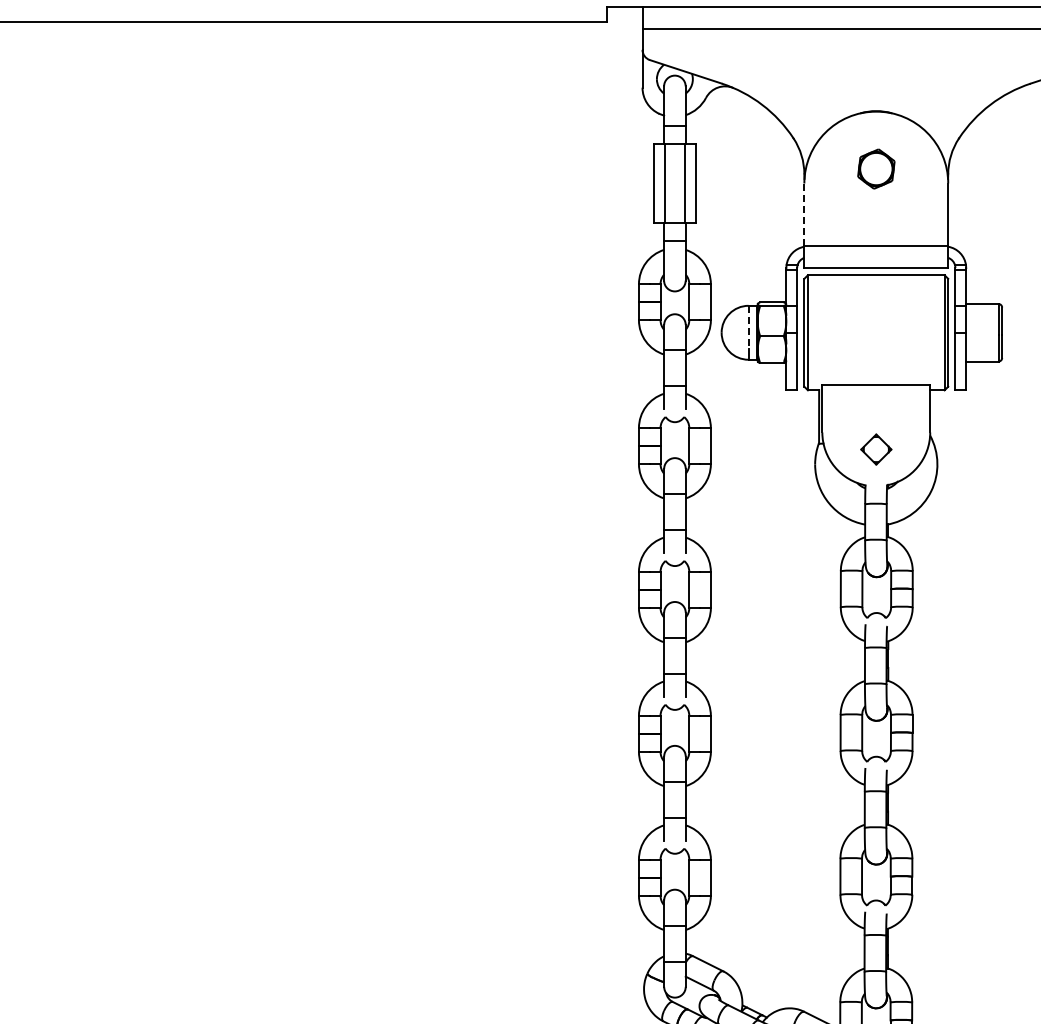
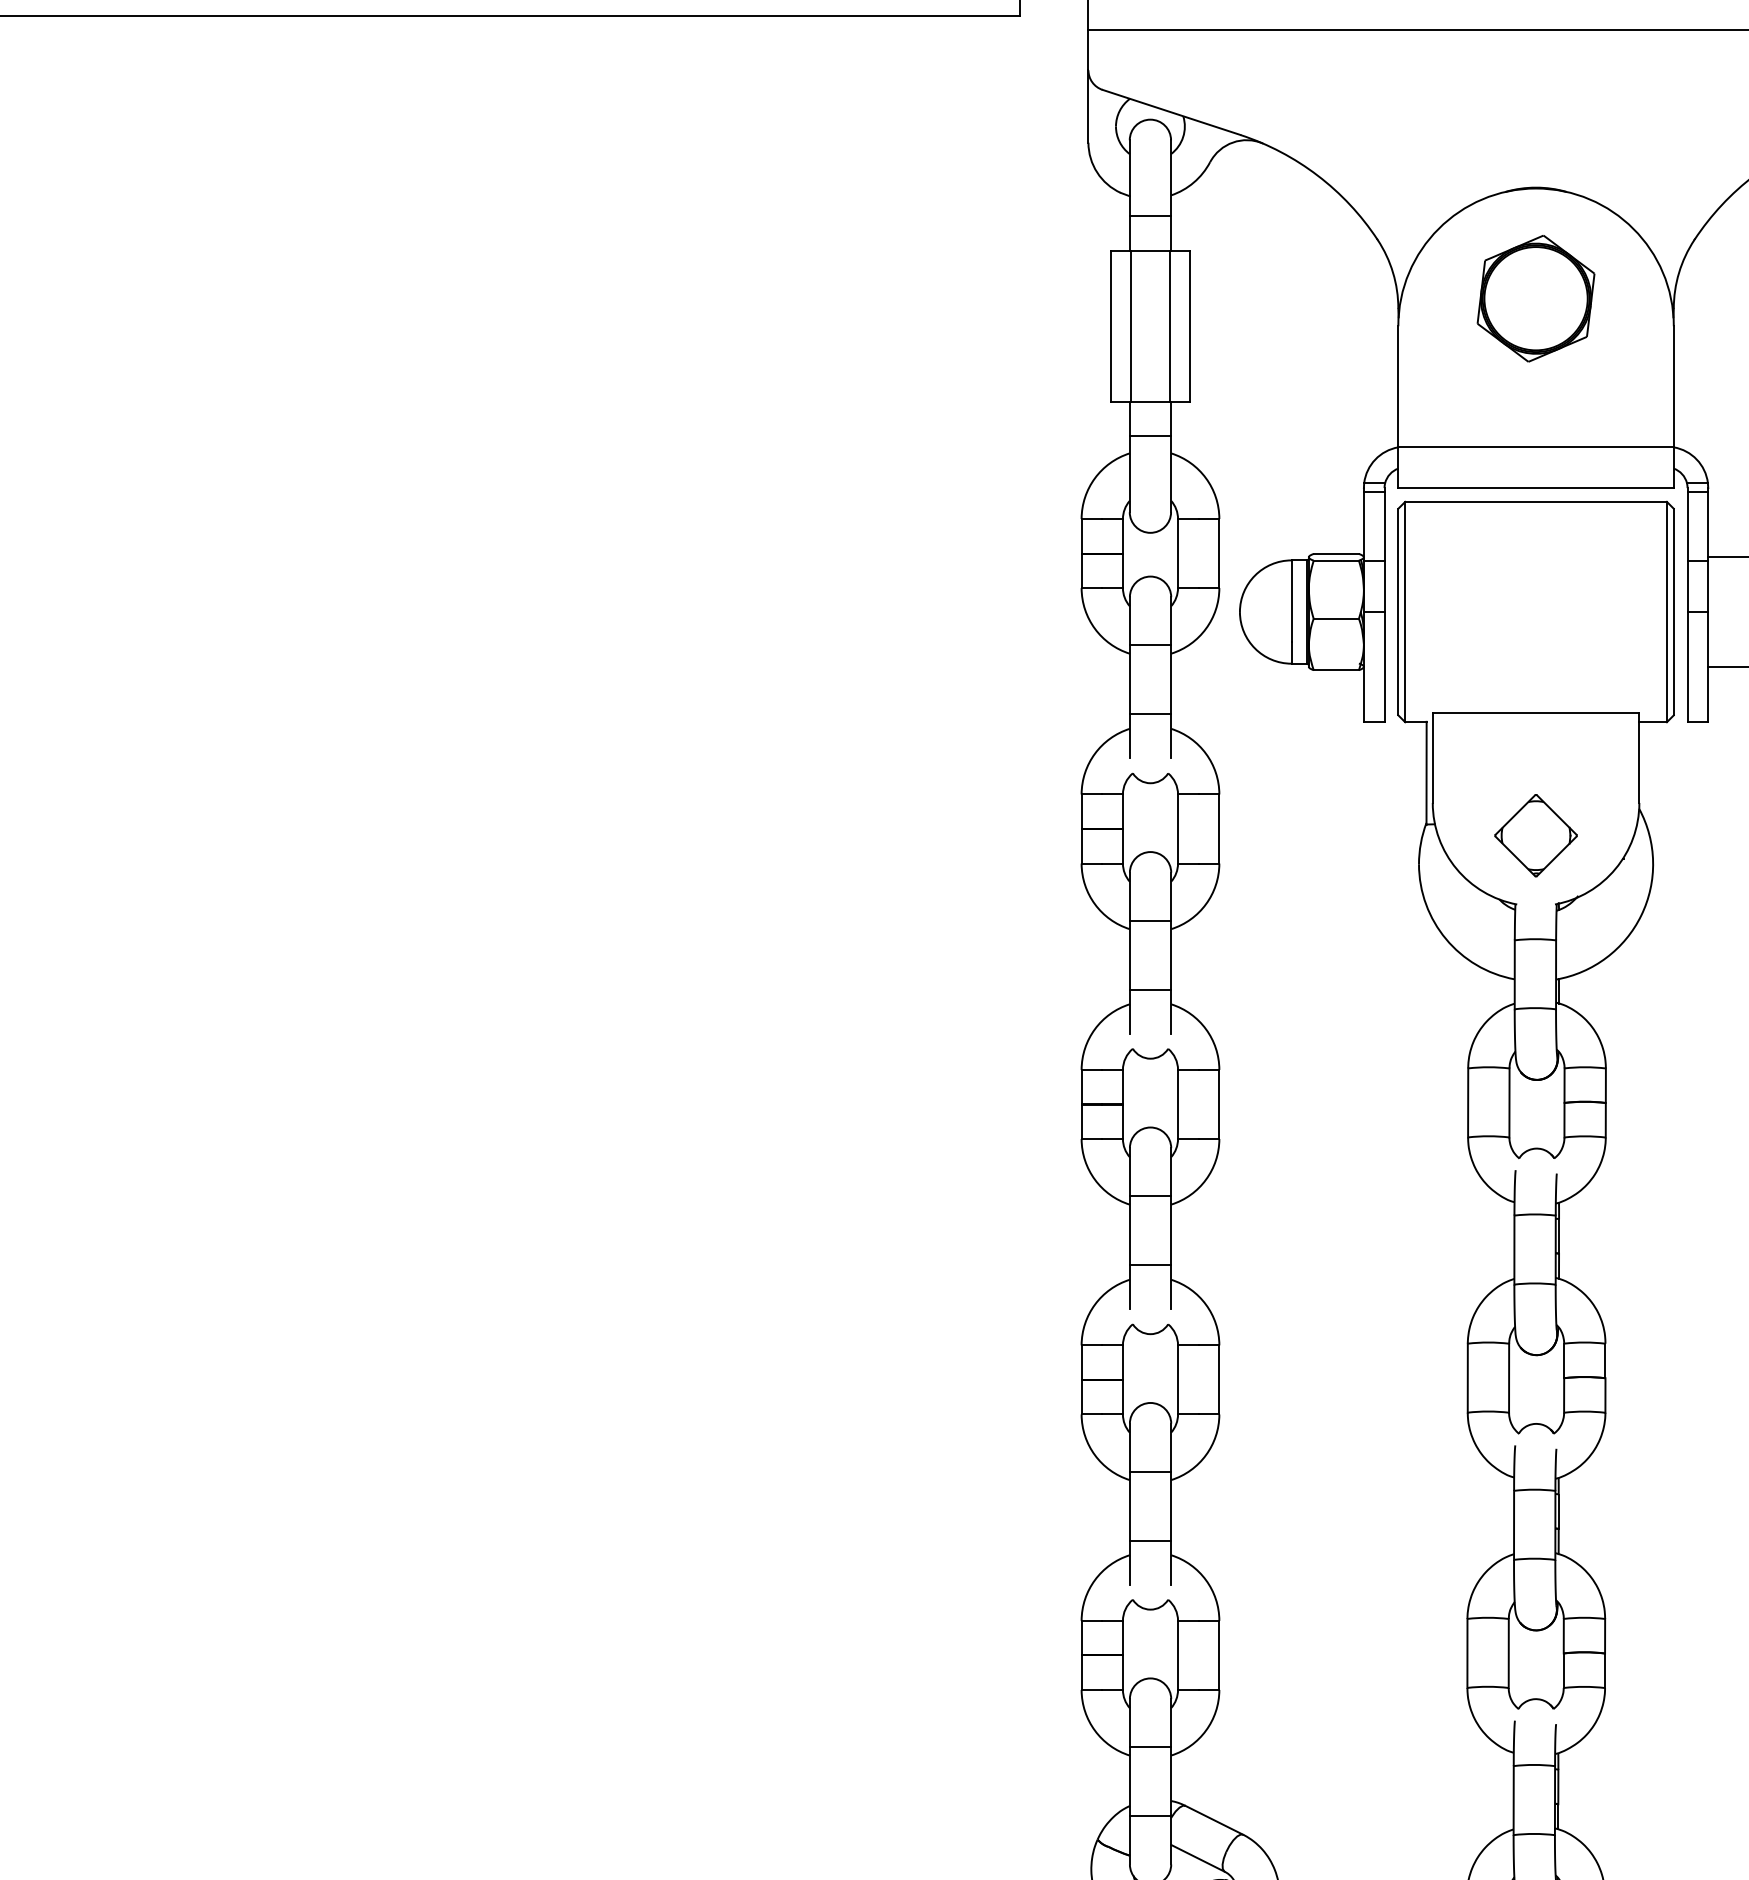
part: (876, 168) -> (1536, 297), size x1.67
line: (804, 214) -> (1398, 385), dashed -> solid
line: (748, 327) -> (1291, 601), dashed -> solid
part: (876, 449) -> (1536, 835), size x1.43

